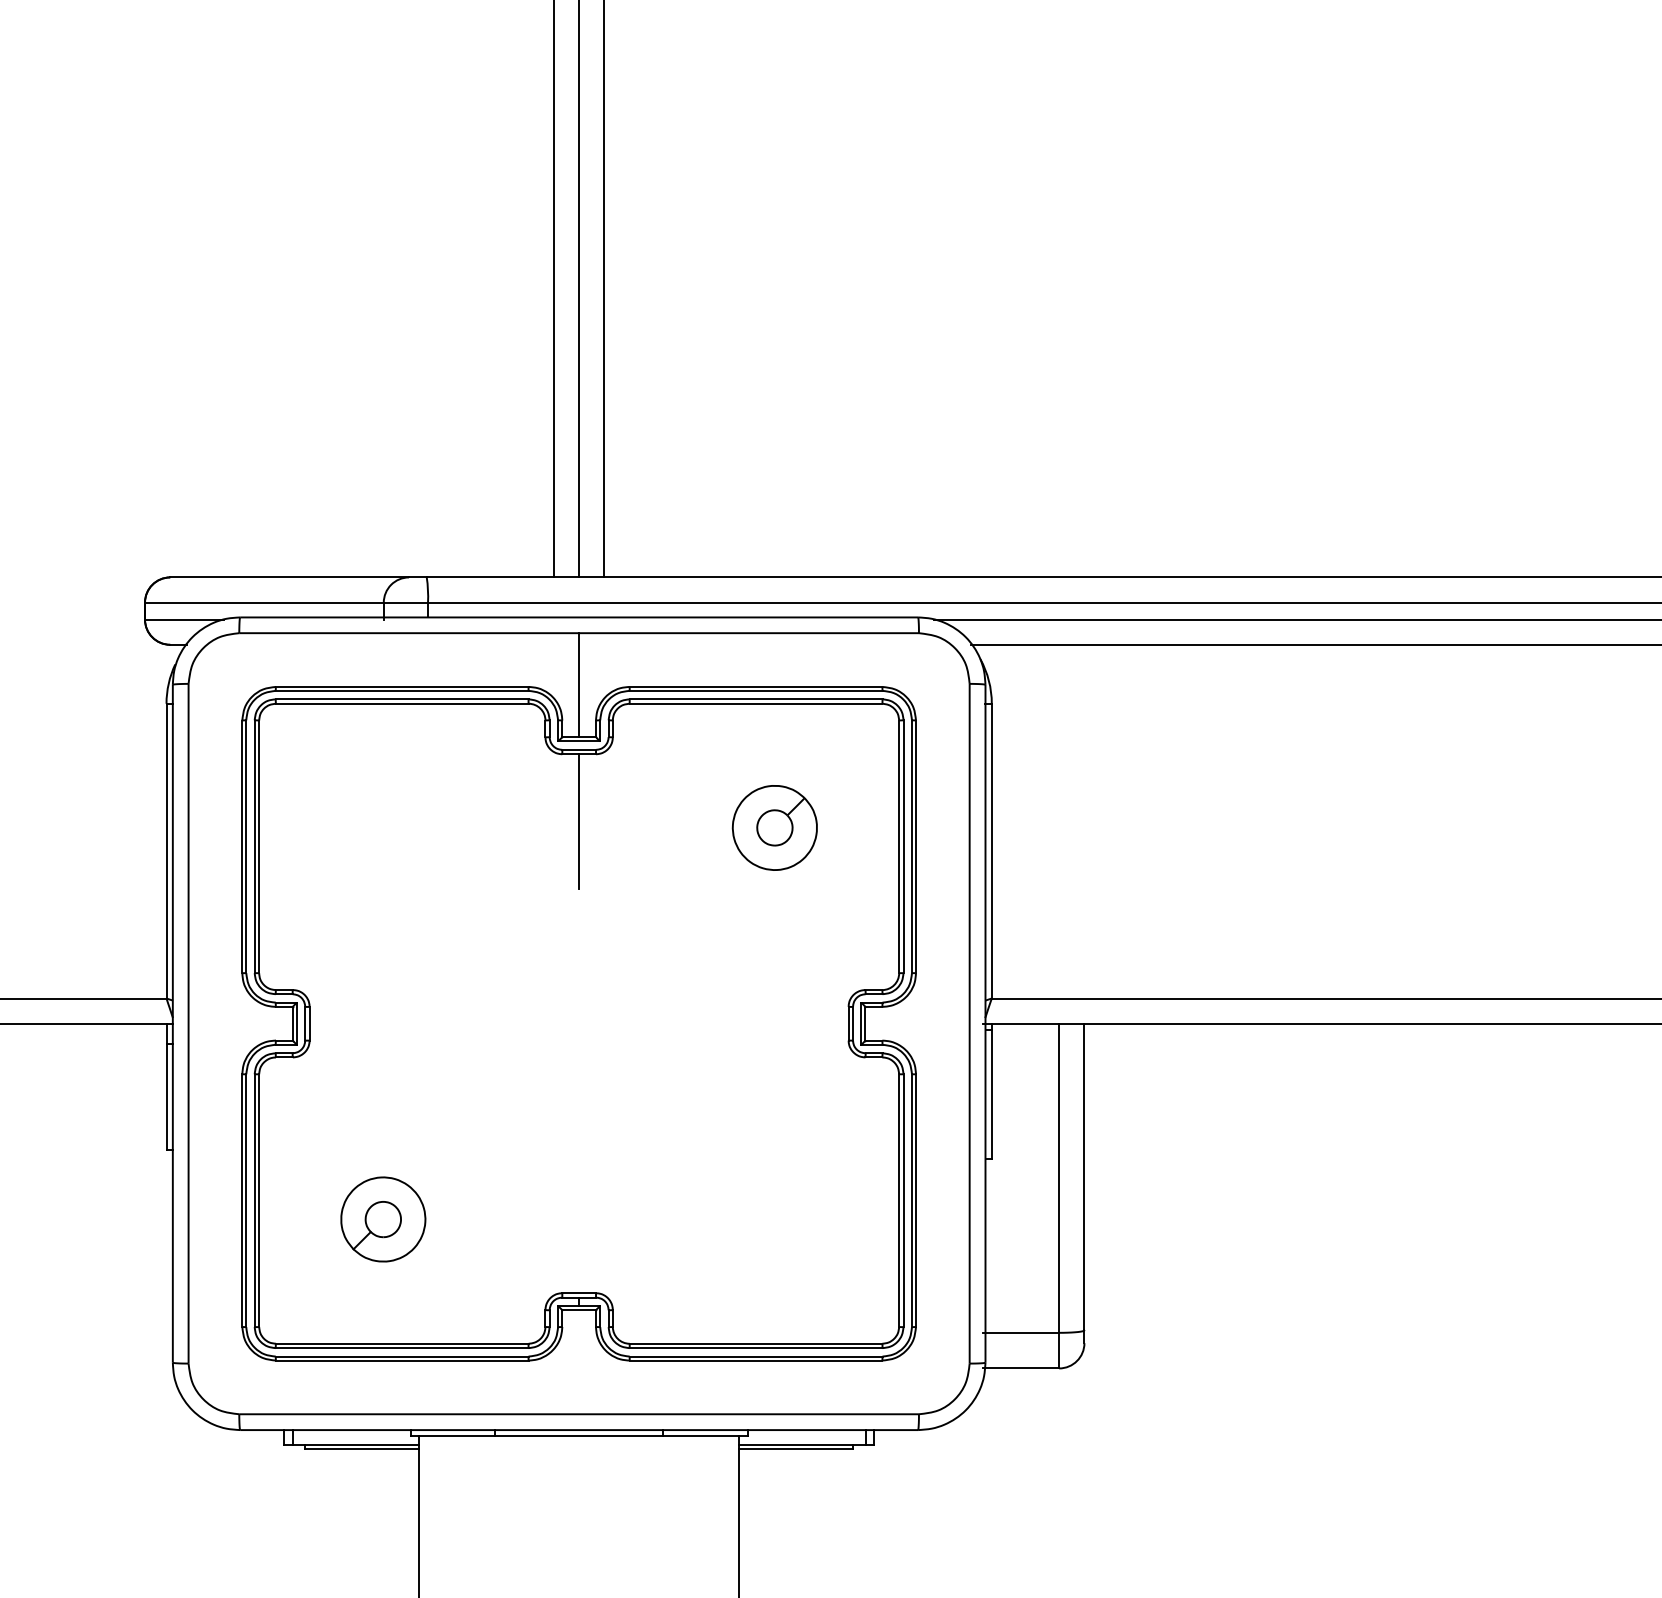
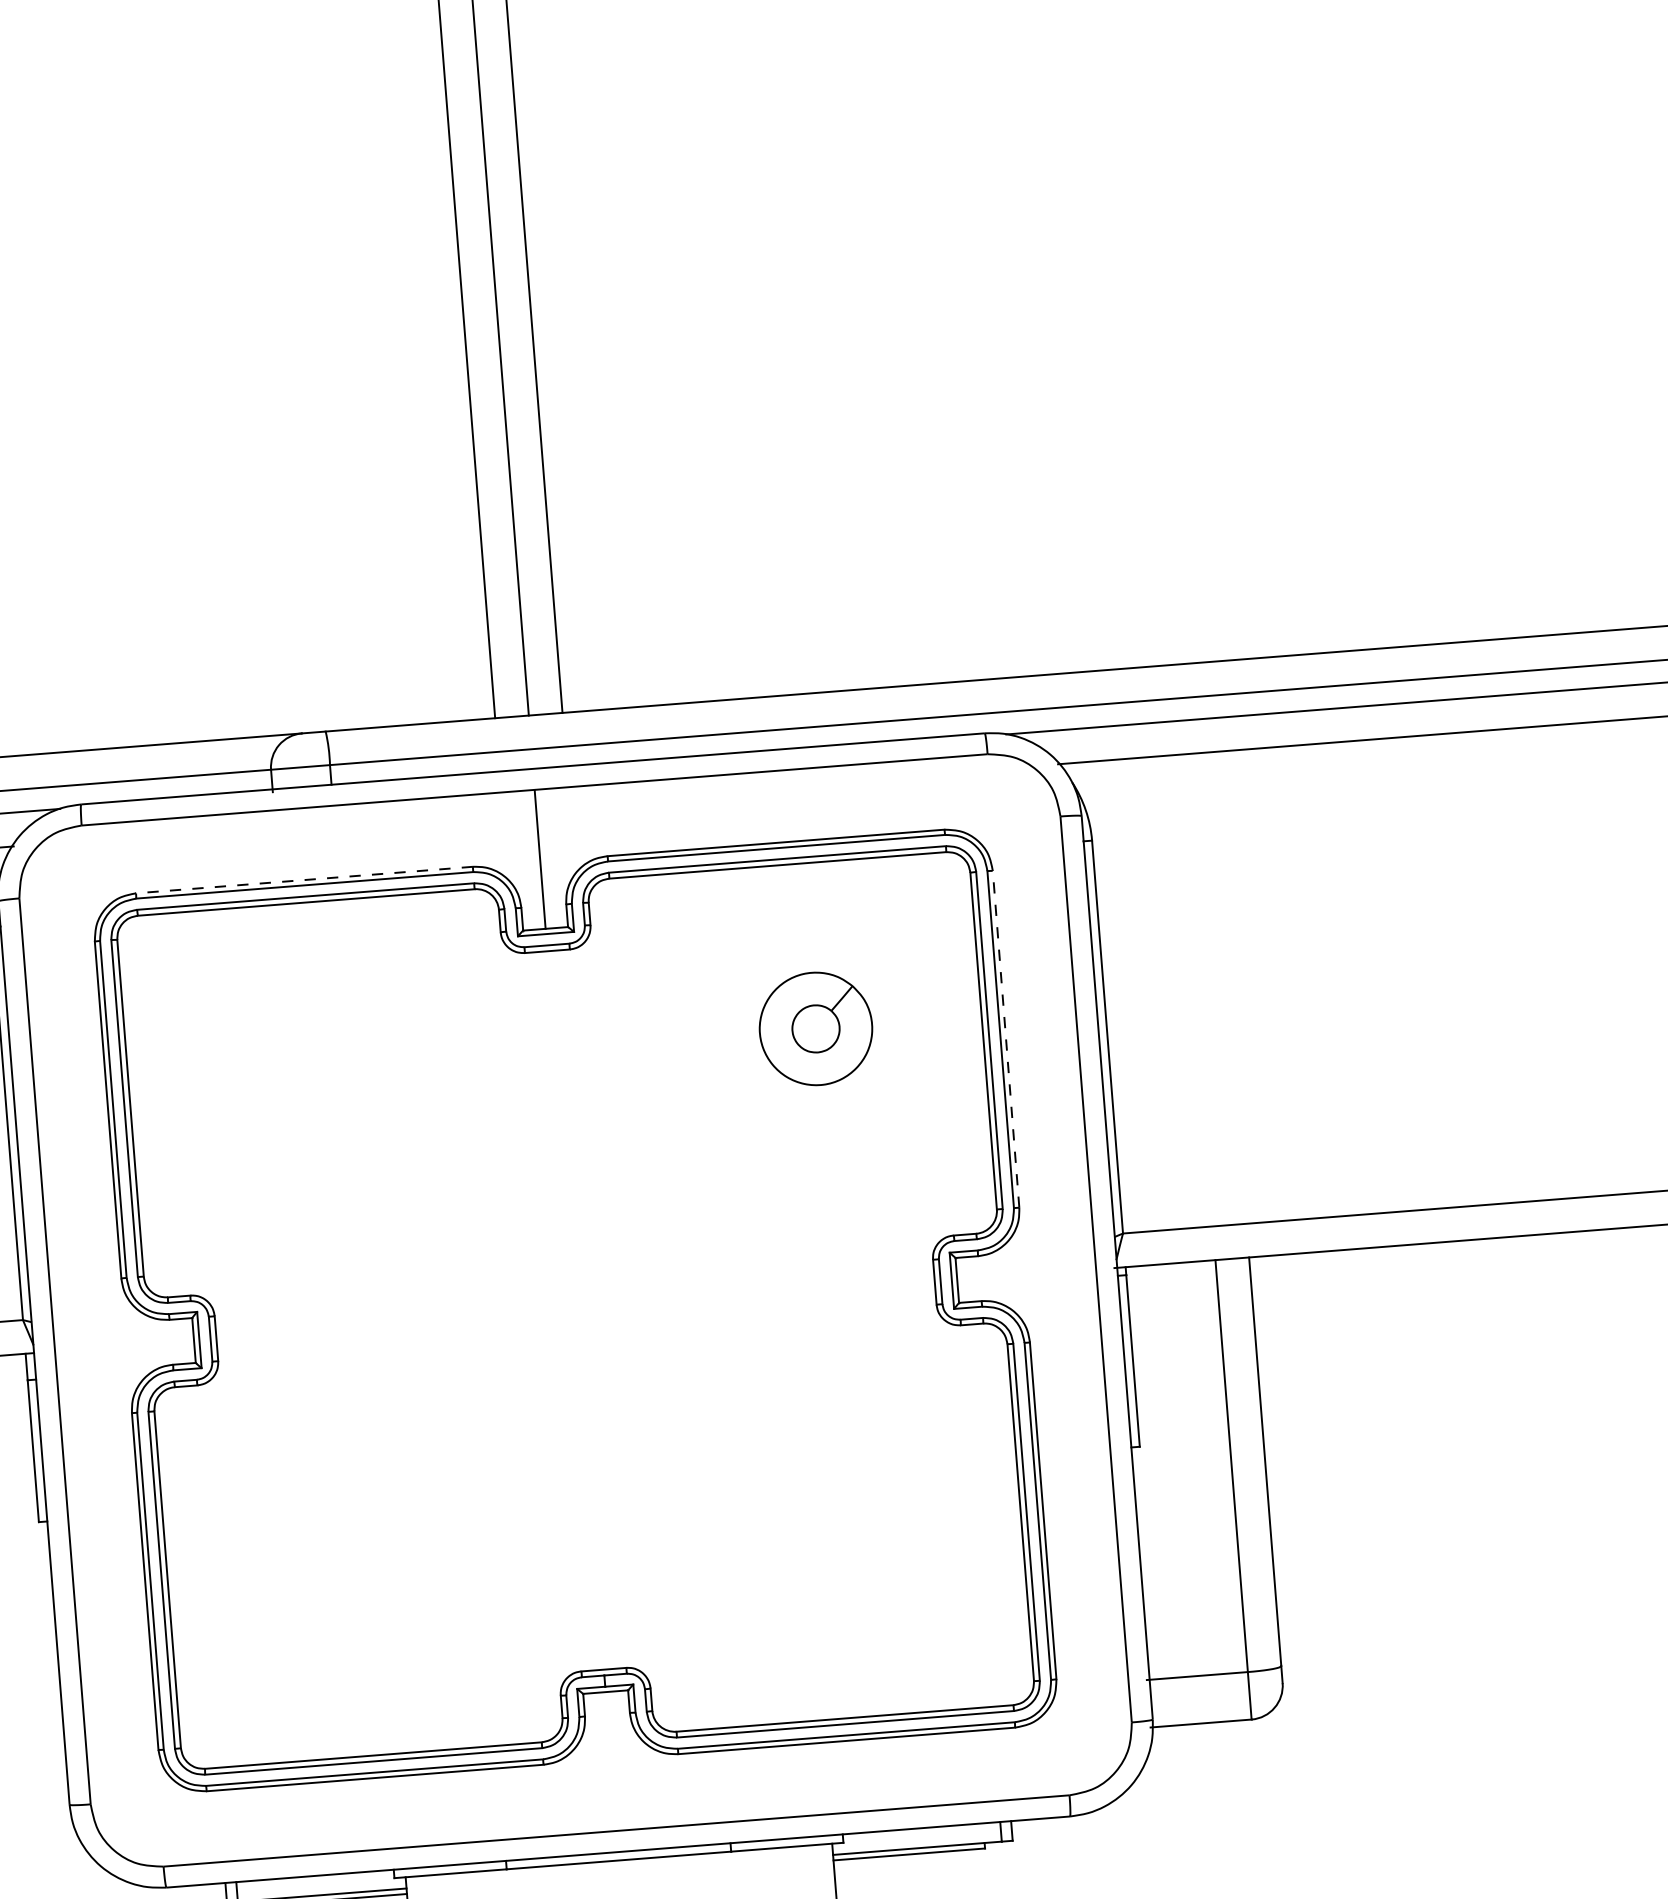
line: (401, 686) -> (303, 879), solid -> dashed
line: (579, 821) -> (554, 1040), removed
line: (916, 846) -> (1006, 1038), solid -> dashed
part: (383, 1219) -> (335, 1591), removed

